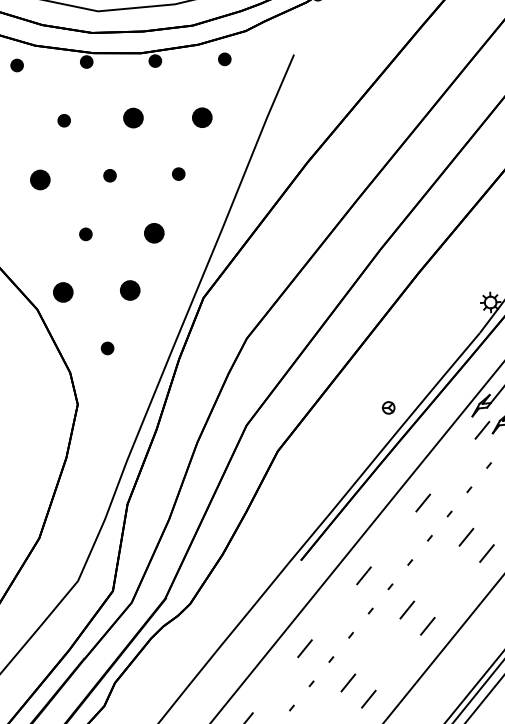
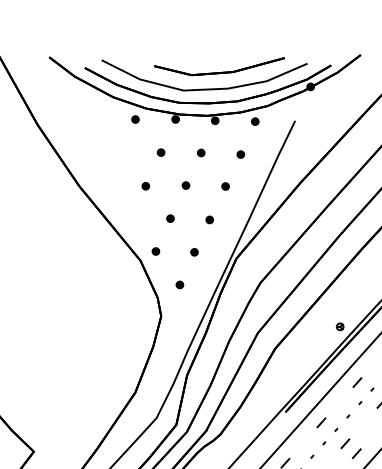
part: (134, 117) -> (201, 152), size x0.62
part: (201, 117) -> (240, 154), size x0.62
part: (39, 180) -> (145, 186), size x0.62
part: (153, 232) -> (209, 219), size x0.62
part: (130, 291) -> (194, 252), size x0.62
part: (62, 292) -> (155, 251), size x0.62

